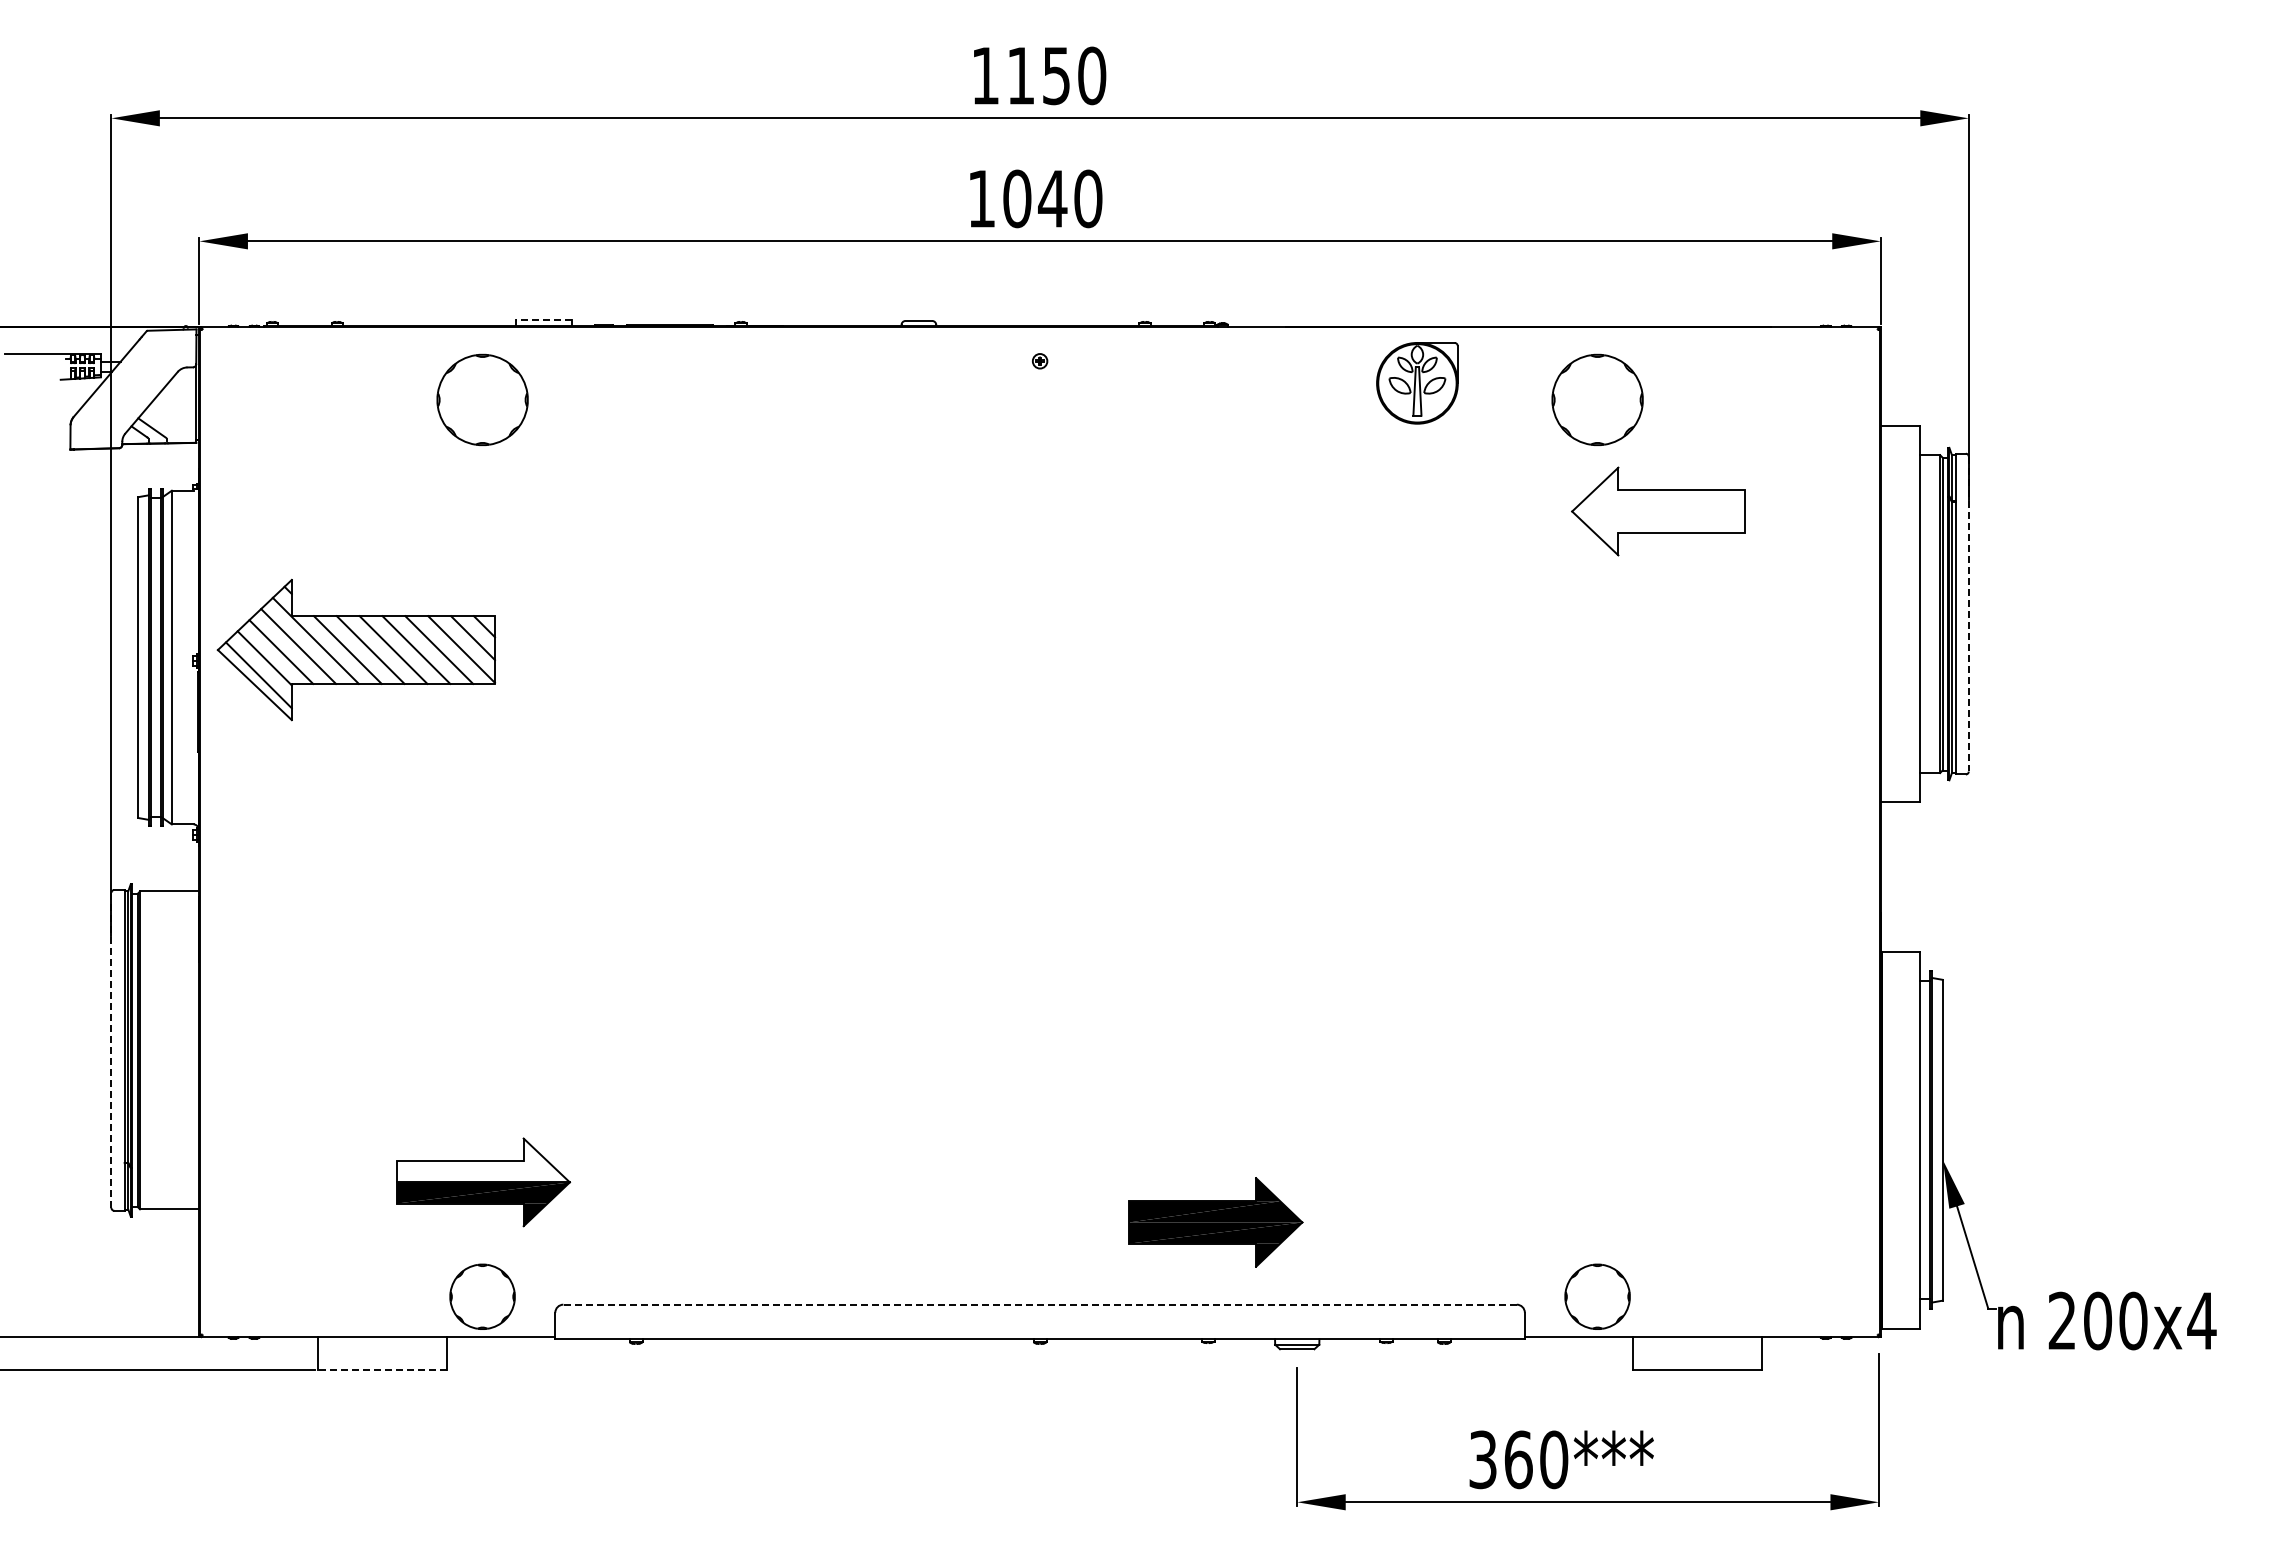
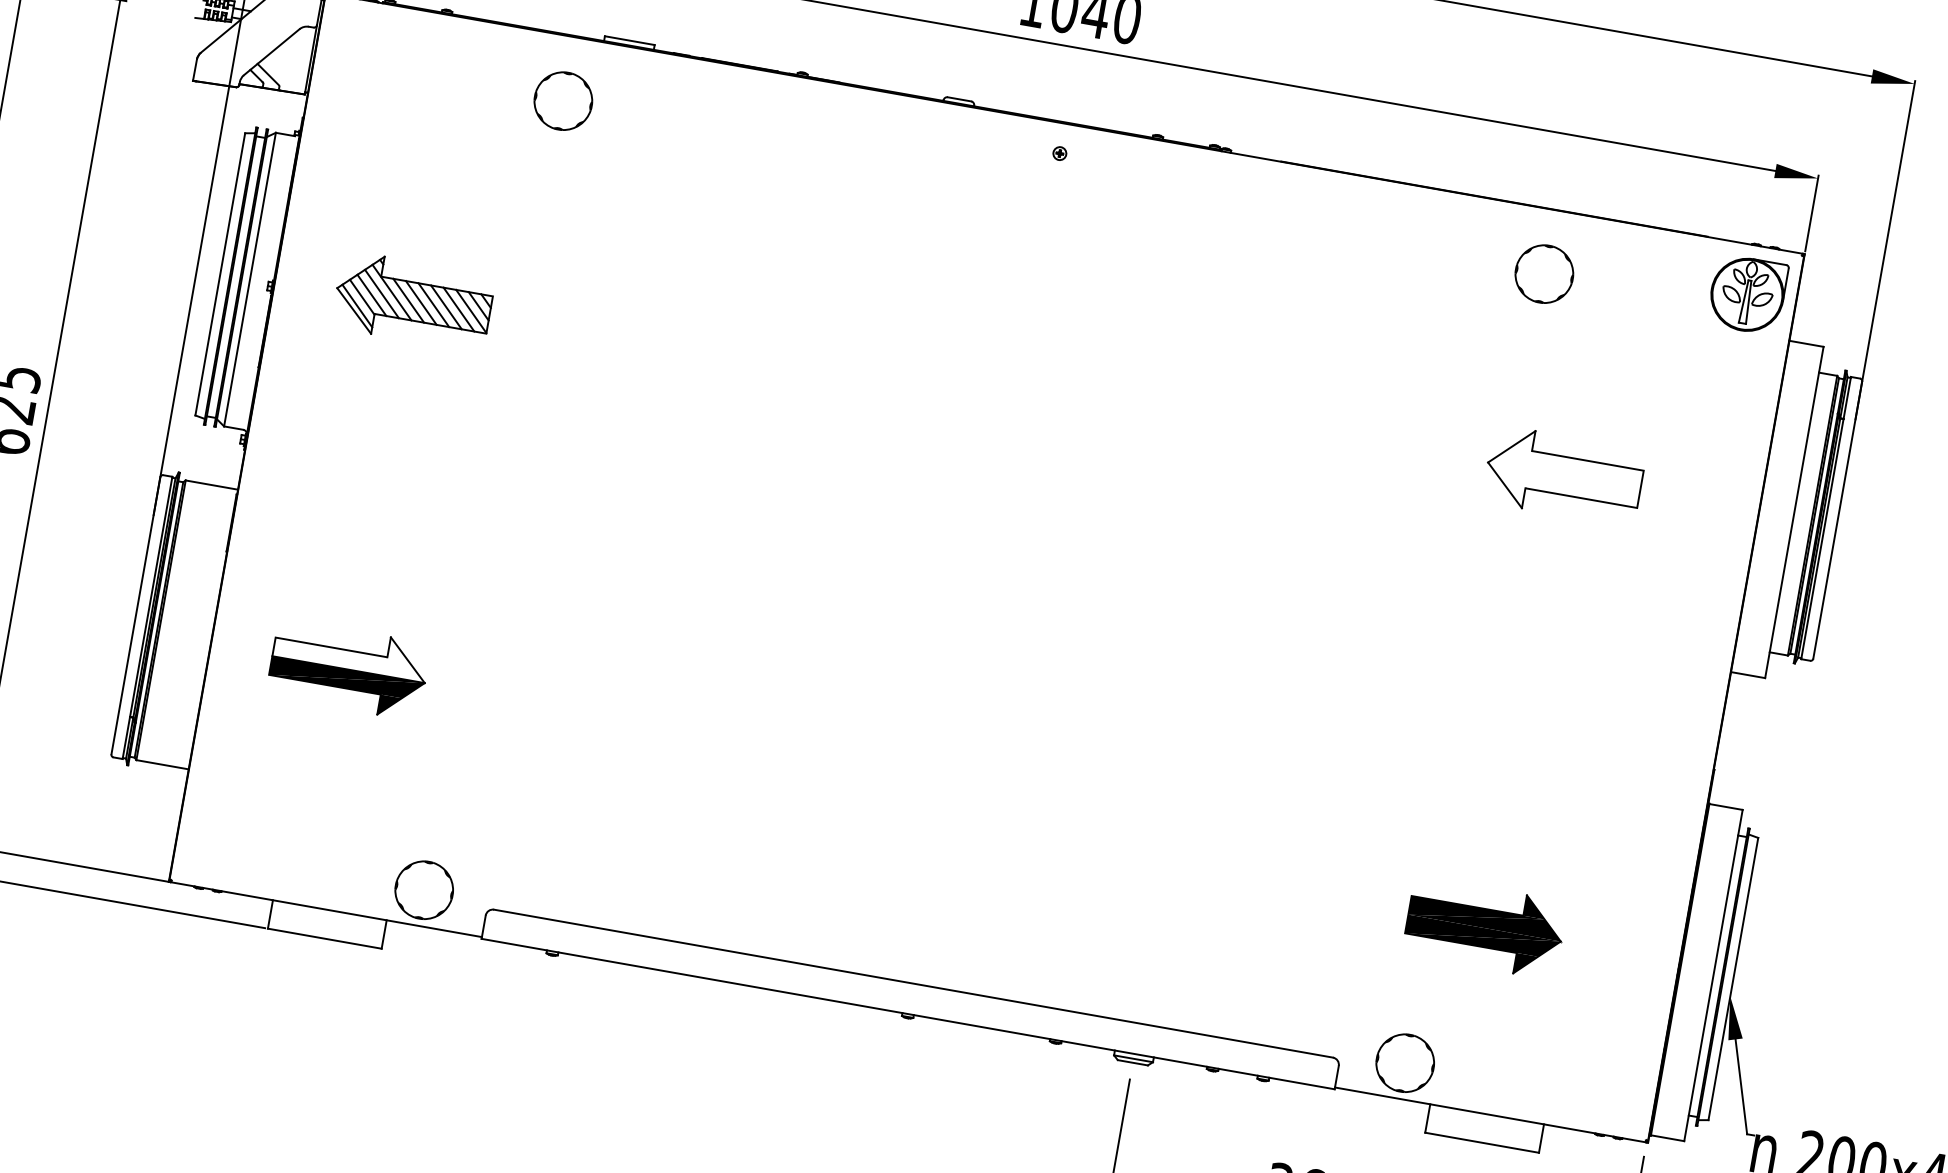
line: (543, 320) -> (629, 40), dashed -> solid
part: (1417, 383) -> (1747, 295), moved
part: (482, 399) -> (563, 100), size x0.71
part: (1597, 399) -> (1544, 273), size x0.71
part: (1658, 511) -> (1564, 475), moved
line: (1968, 614) -> (1837, 520), dashed -> solid
part: (355, 649) -> (412, 301), size x0.62
line: (111, 1049) -> (136, 615), dashed -> solid
part: (483, 1182) -> (348, 669), moved
part: (1215, 1222) -> (1484, 928), moved
line: (1040, 1304) -> (913, 983), dashed -> solid
line: (382, 1369) -> (324, 938), dashed -> solid

